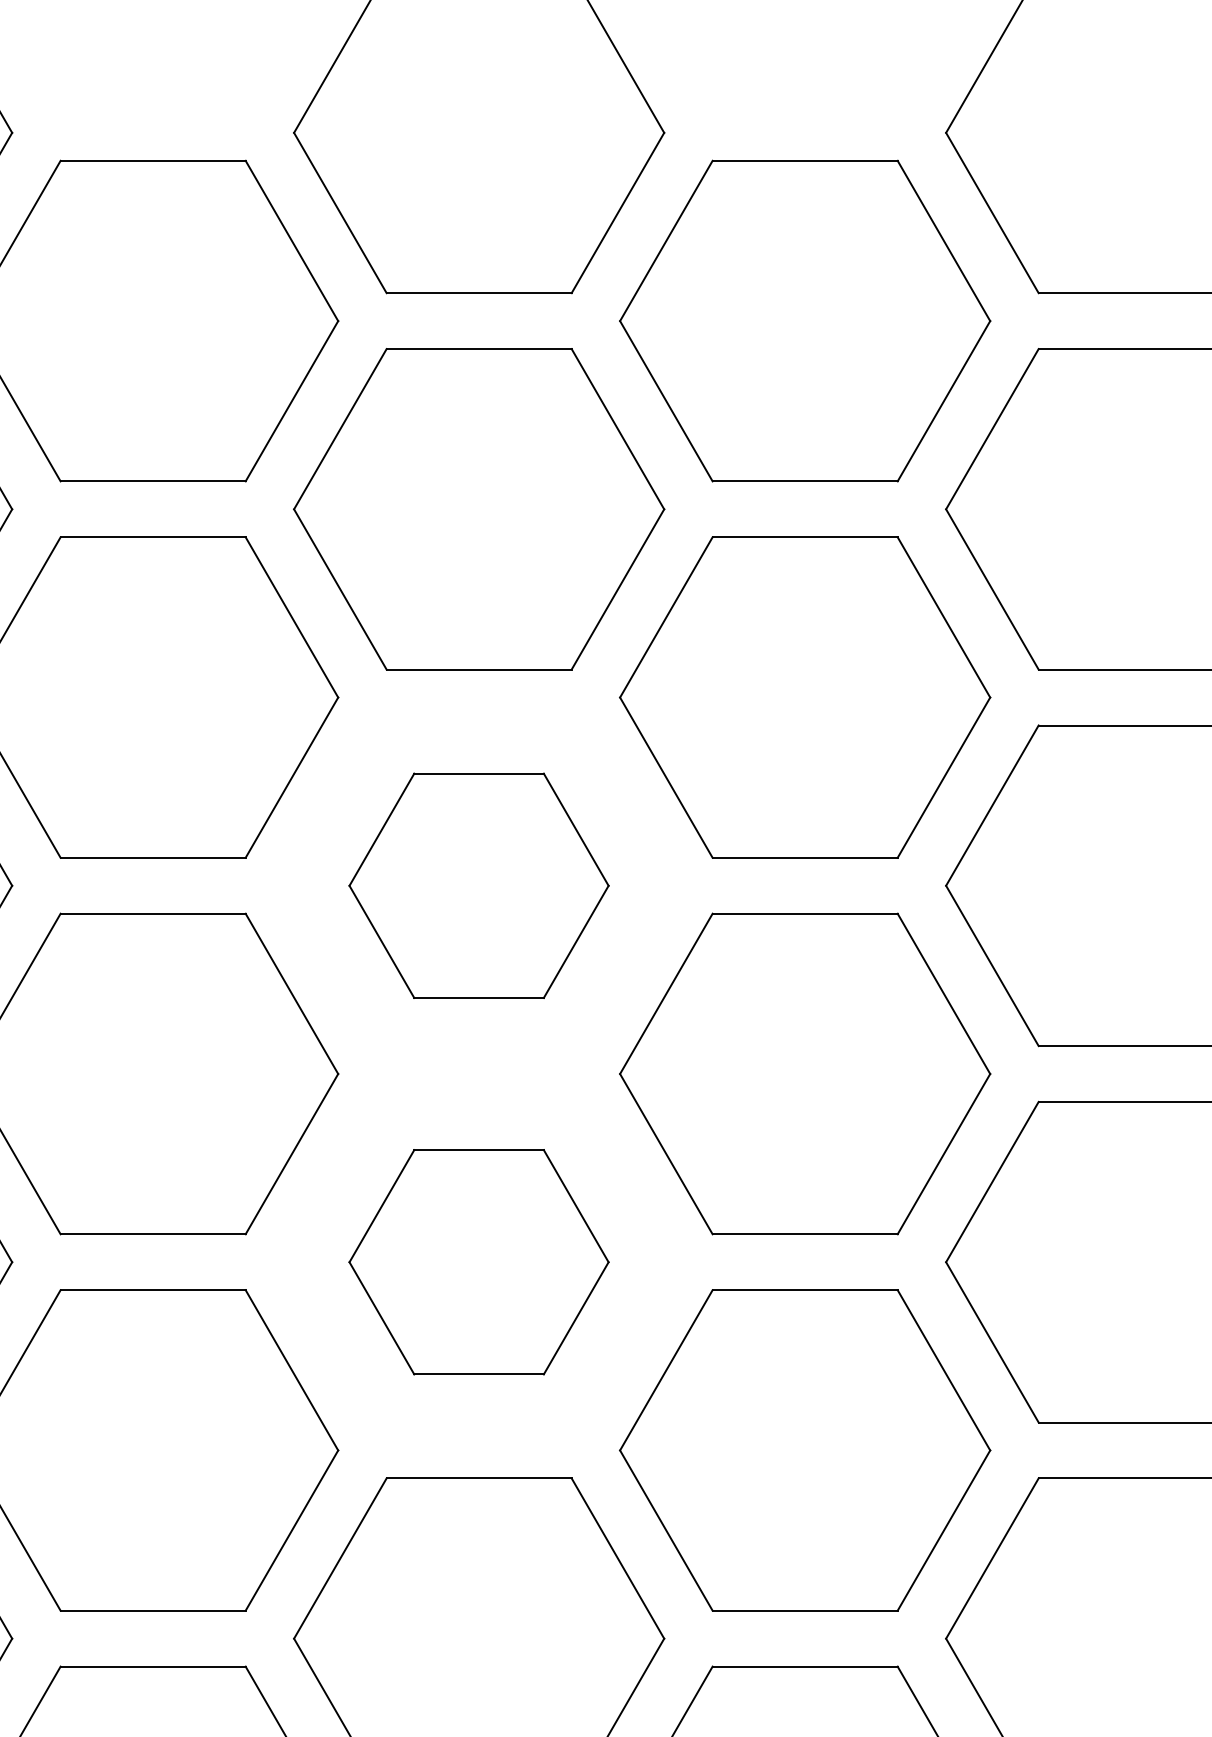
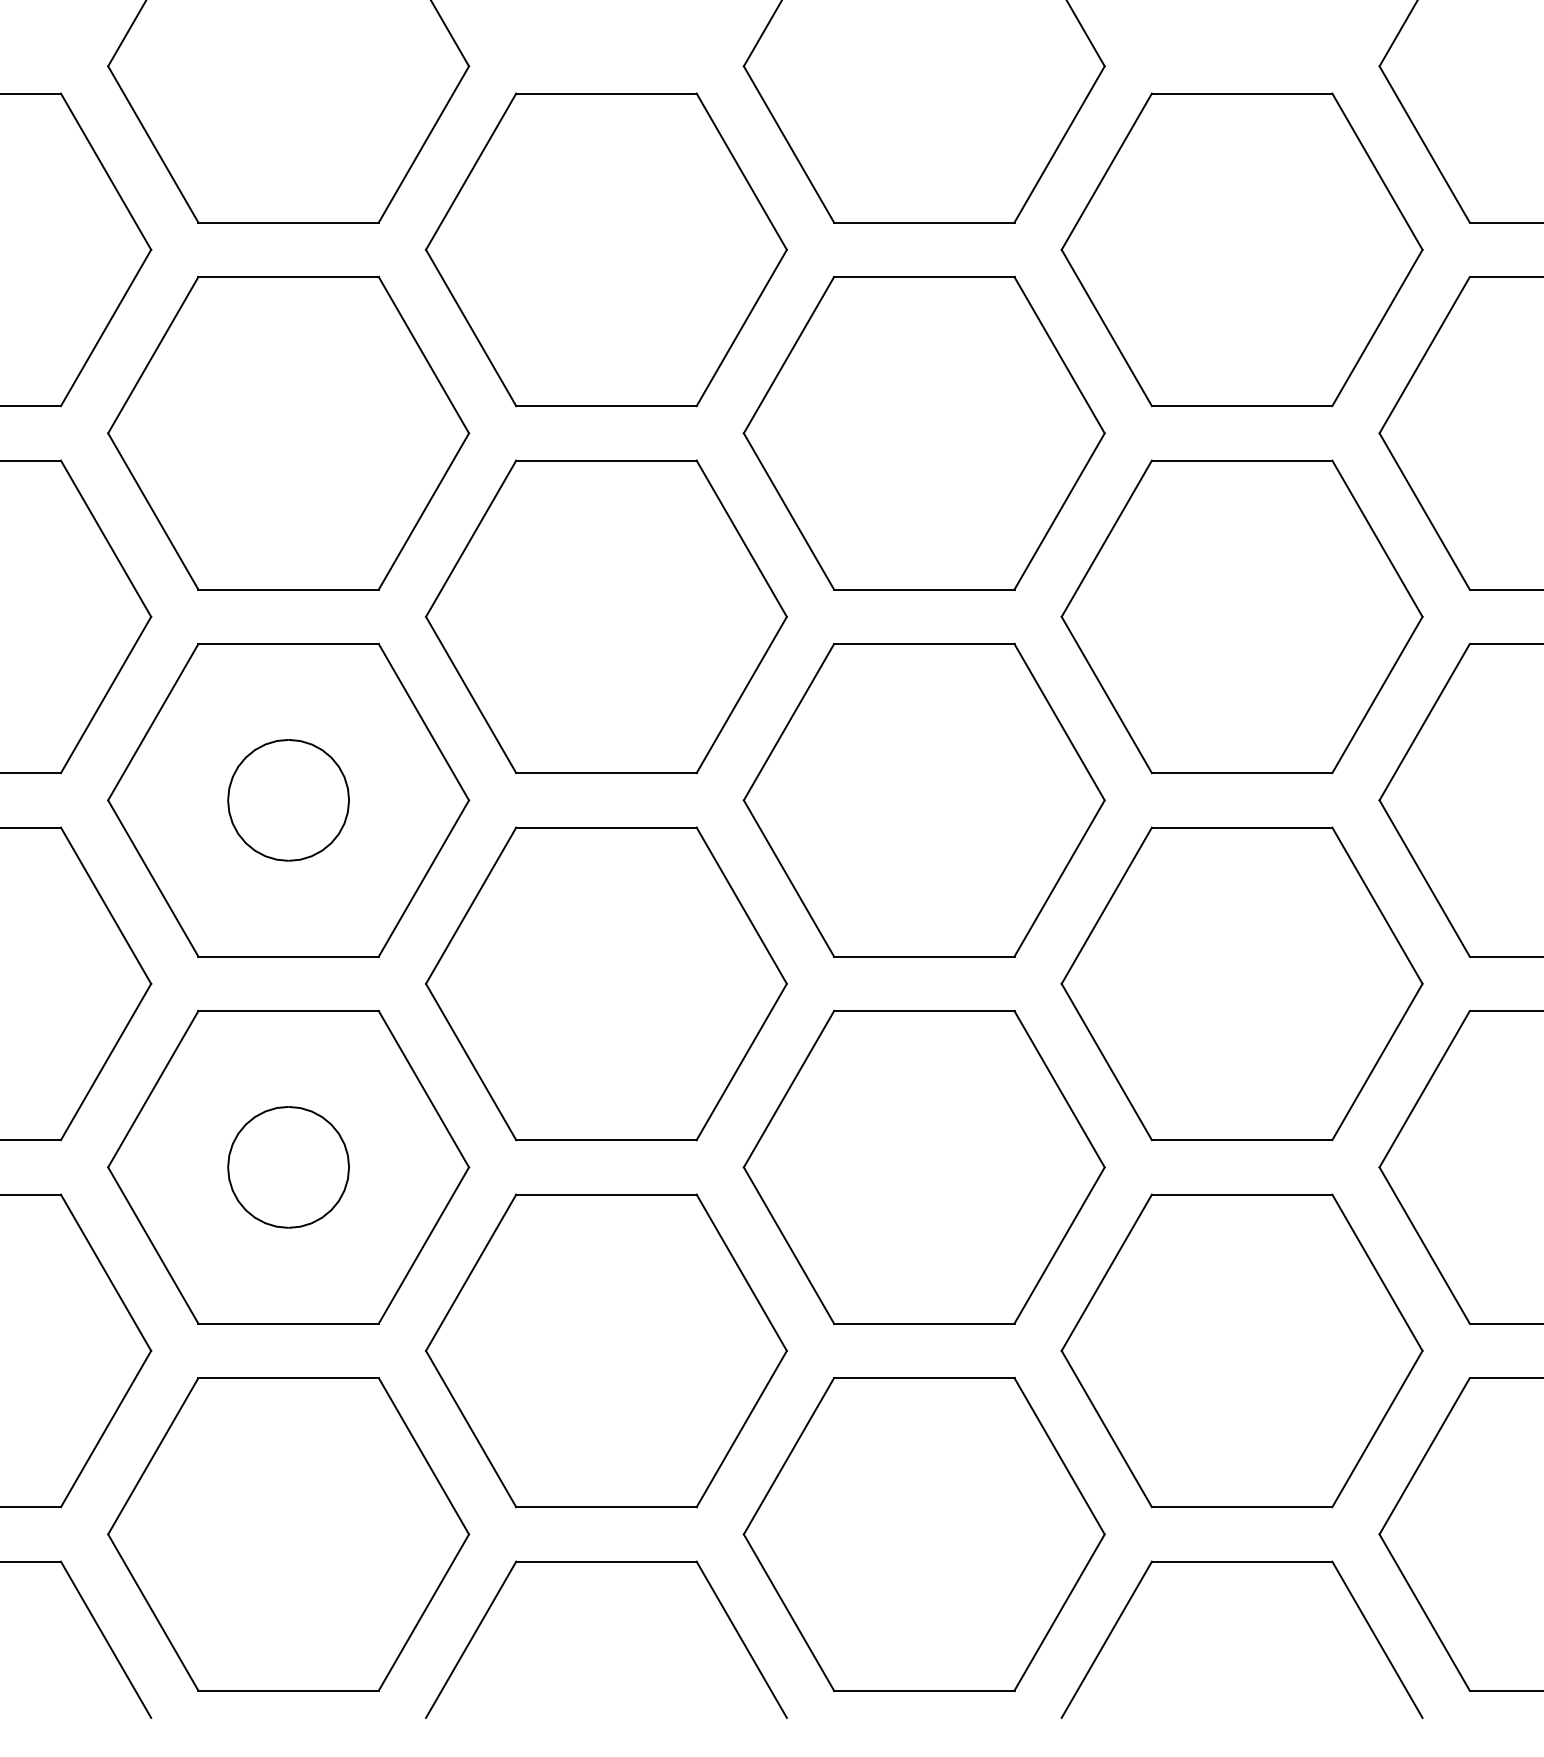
part: (478, 885) -> (923, 800), size x1.43
part: (478, 1262) -> (923, 1167), size x1.43

